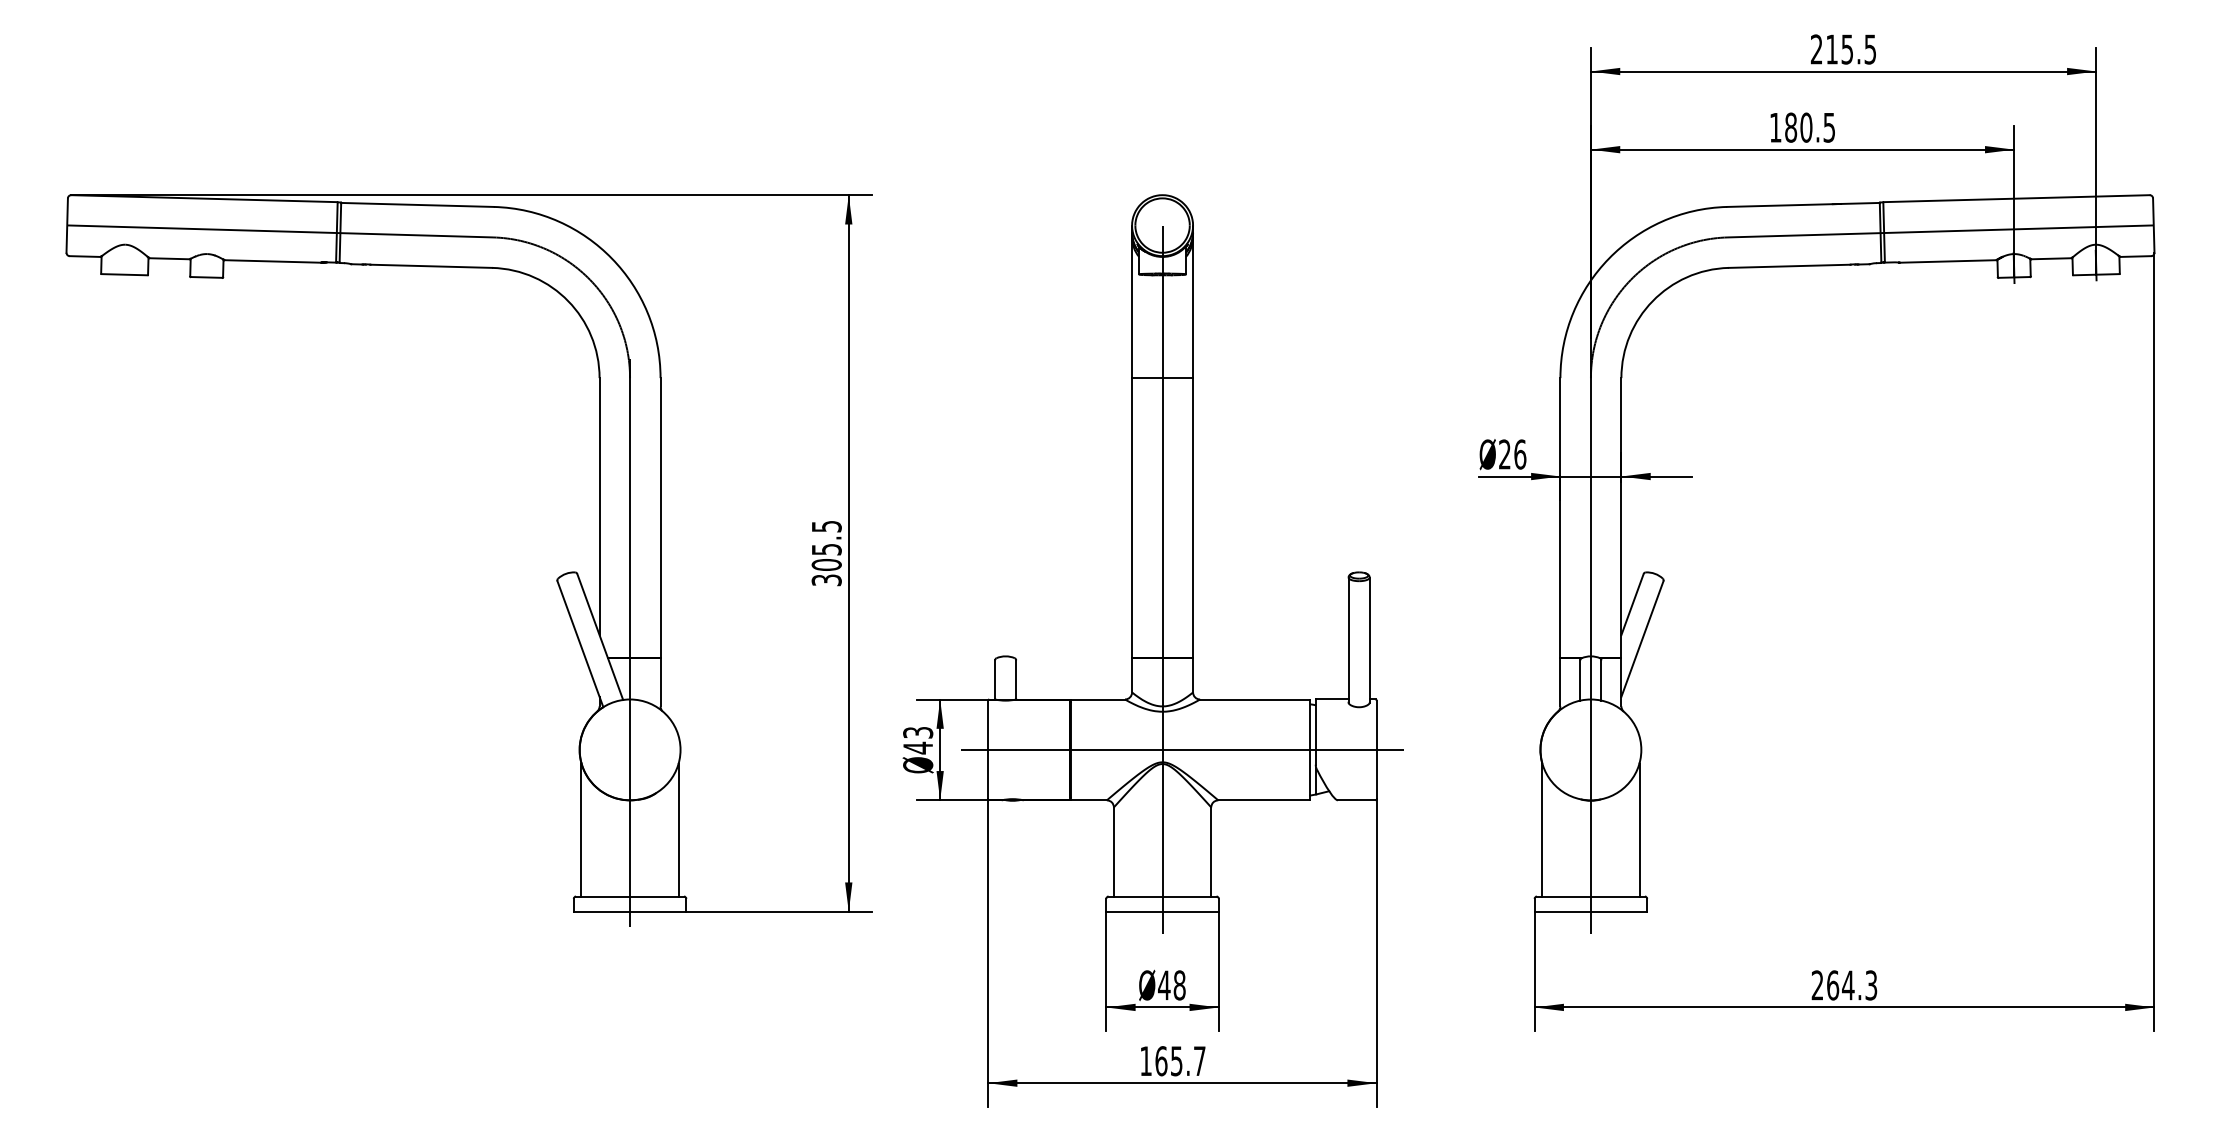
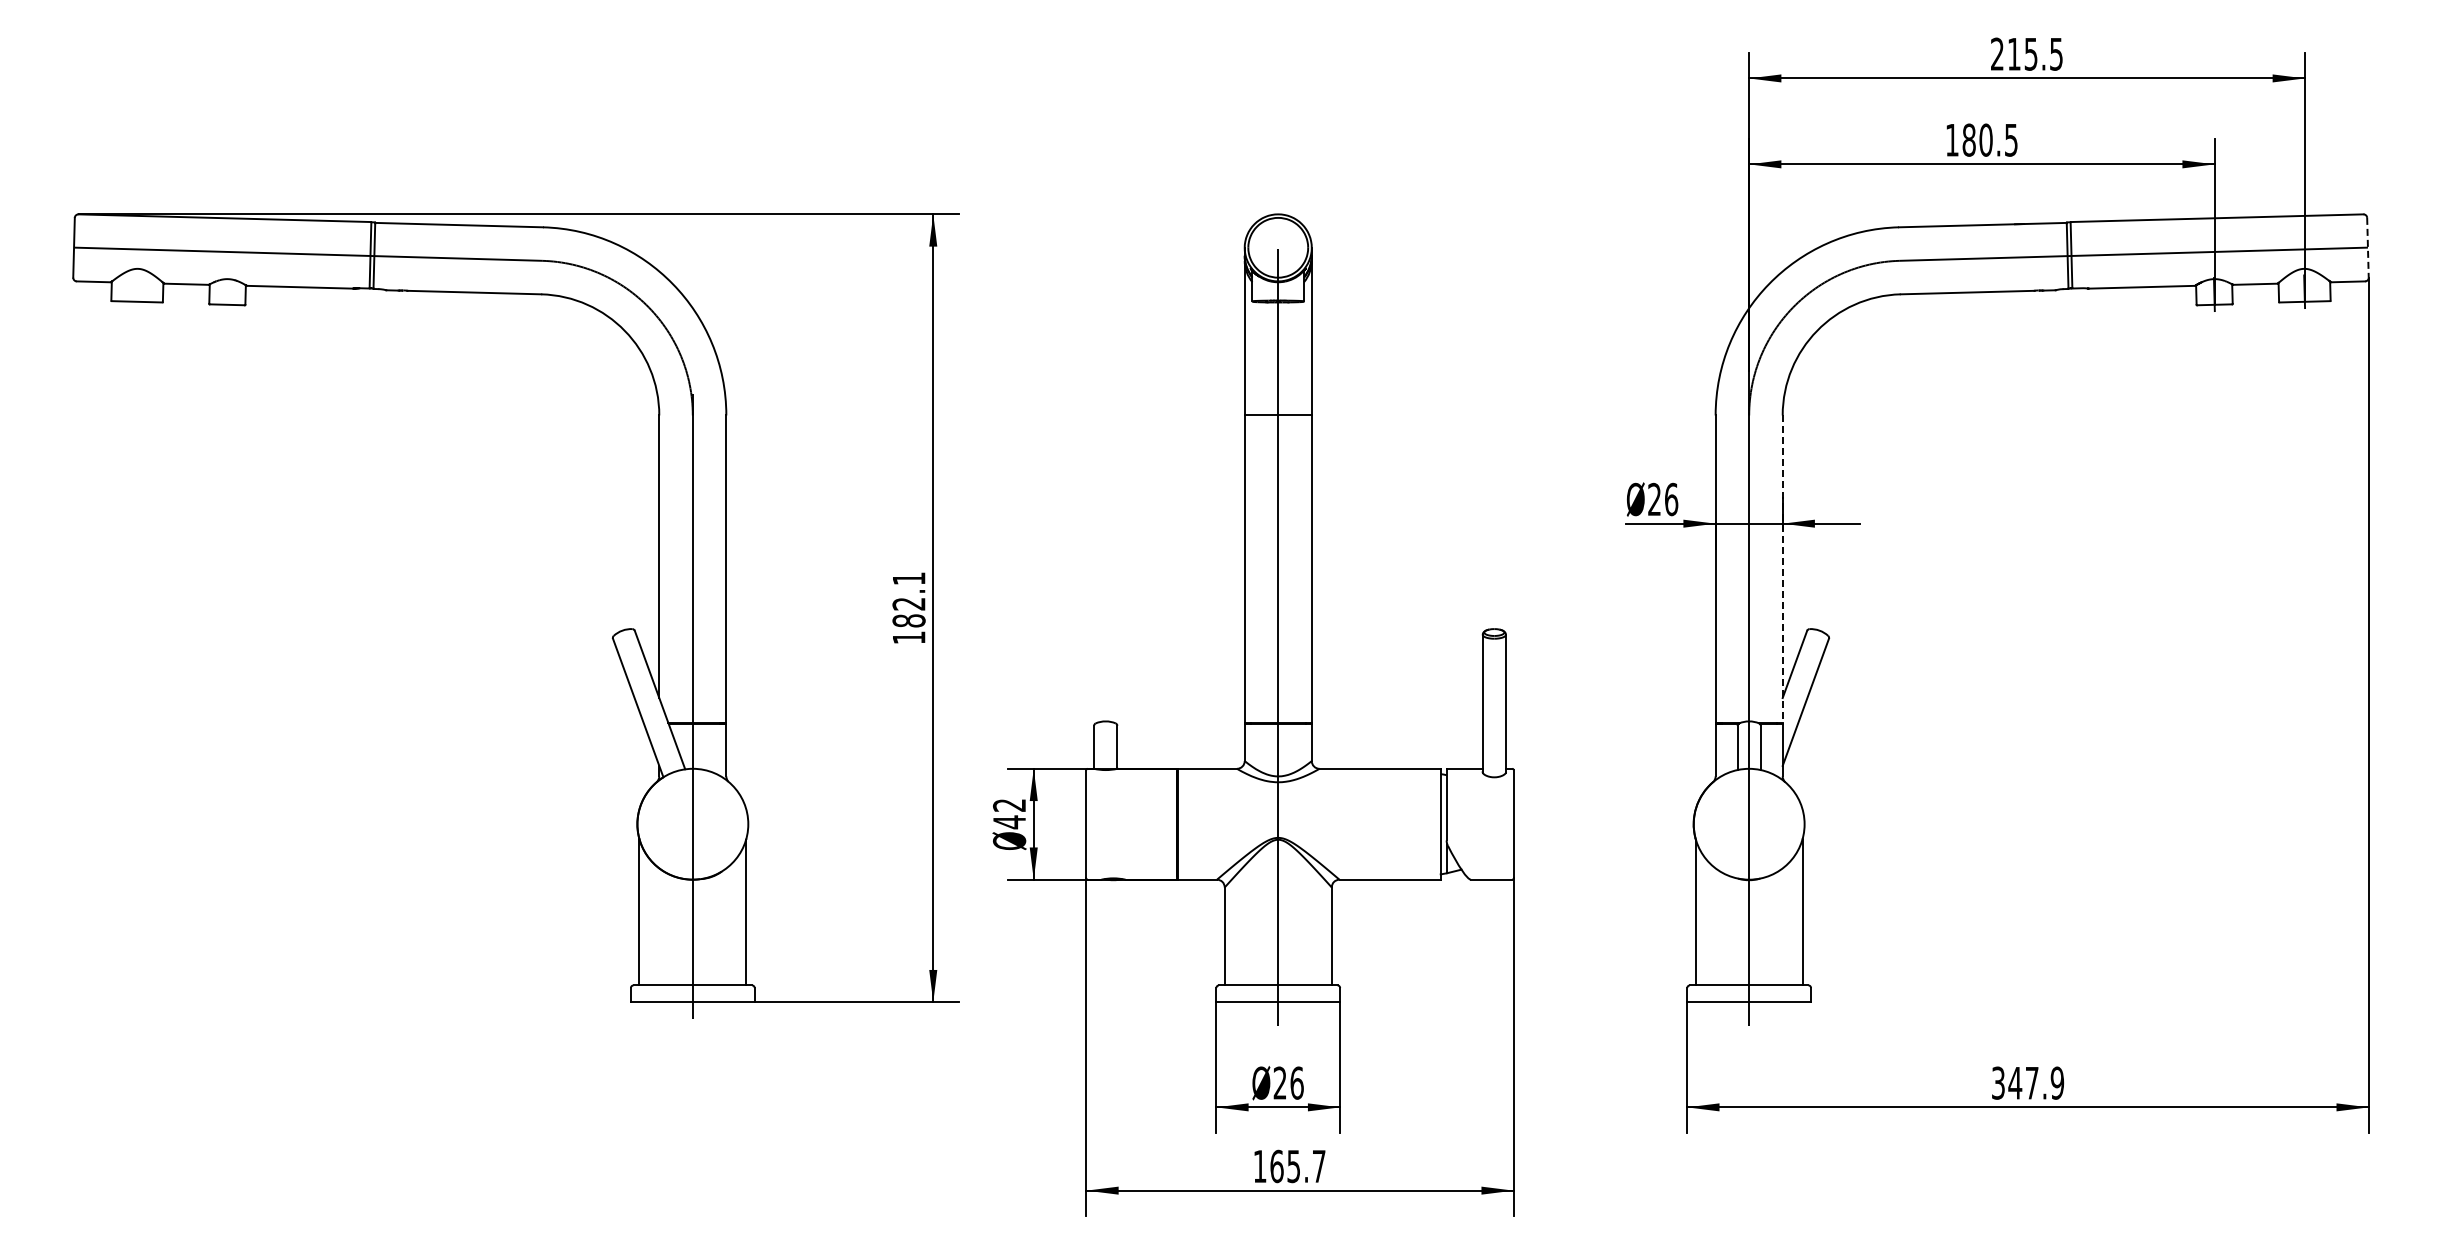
line: (2153, 225) -> (2367, 247), solid -> dashed
line: (1621, 518) -> (1782, 569), solid -> dashed
text: (826, 553) -> (908, 608), 305.5 -> 182.1
text: (918, 732) -> (1009, 805), Ø43 -> Ø42
line: (1182, 750) -> (1300, 824), removed
text: (1171, 984) -> (1288, 1082), Ø48 -> Ø26
text: (1845, 984) -> (2028, 1082), 264.3 -> 347.9

